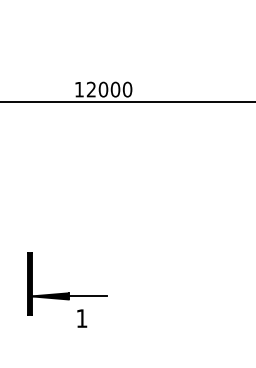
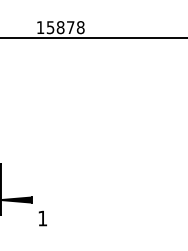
text: (109, 89) -> (65, 27), 12000 -> 15878
line: (87, 296) -> (47, 200), removed

